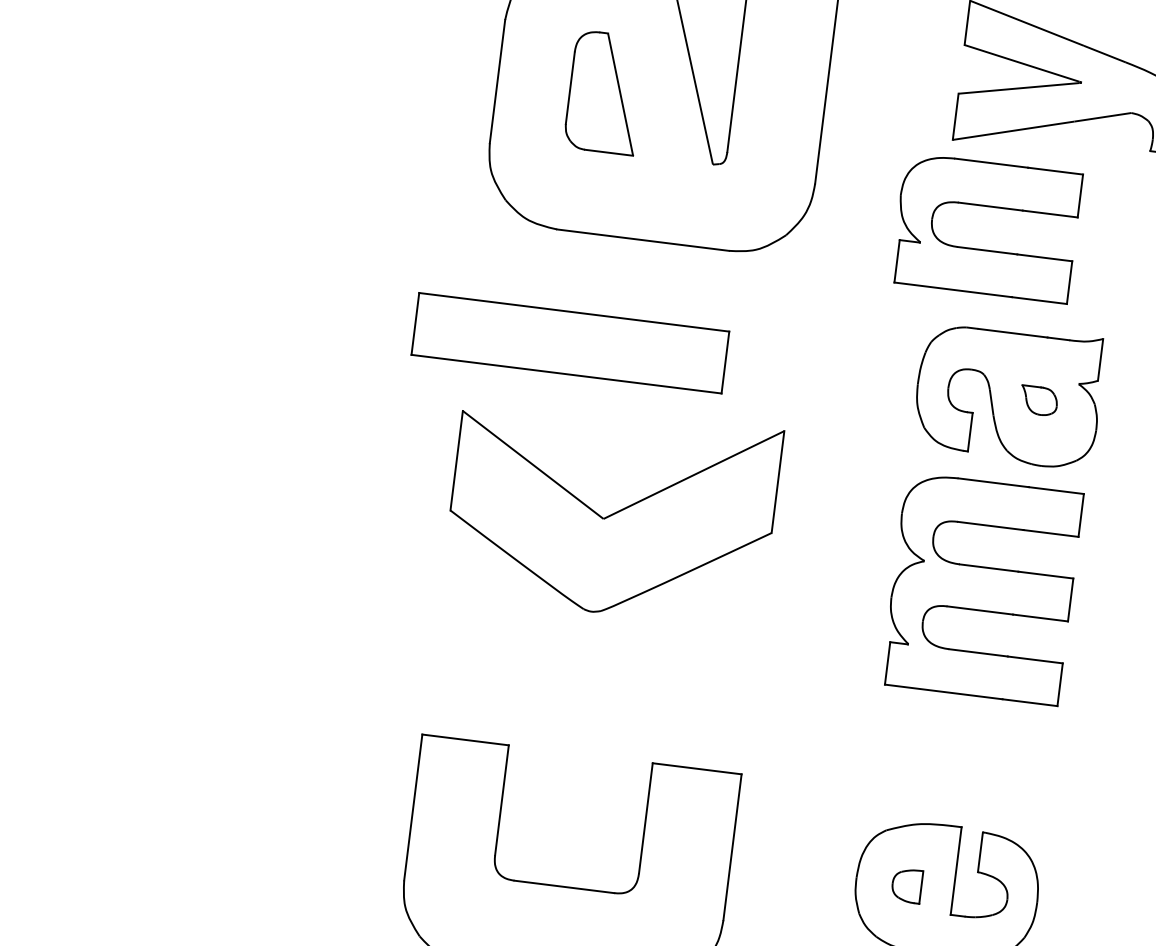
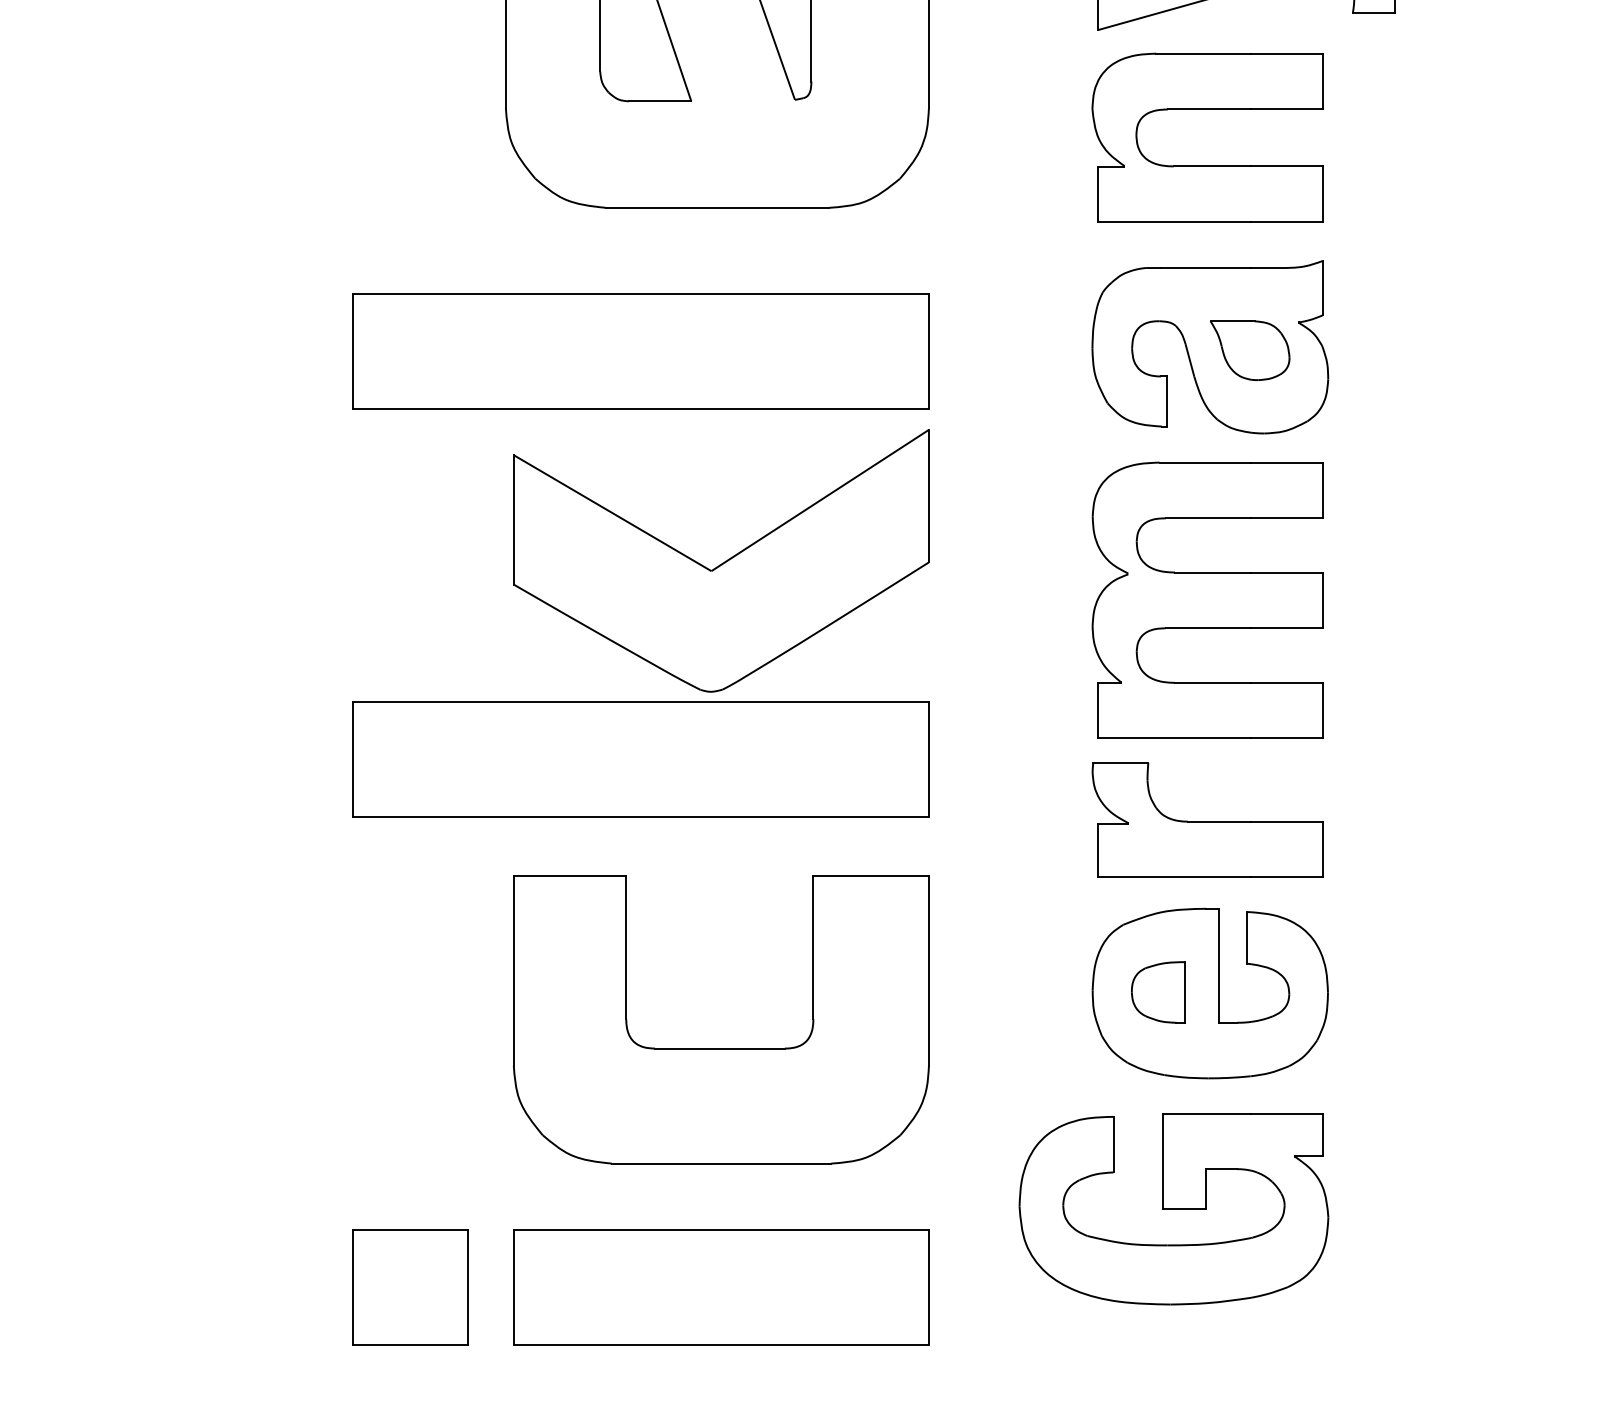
part: (989, 206) -> (1207, 109), moved
part: (570, 343) -> (640, 351), size x1.43
part: (1039, 400) -> (1250, 350), size x1.67
part: (530, 656) -> (640, 759), added
part: (961, 757) -> (1207, 819), added
part: (906, 885) -> (1158, 992), size x1.43

